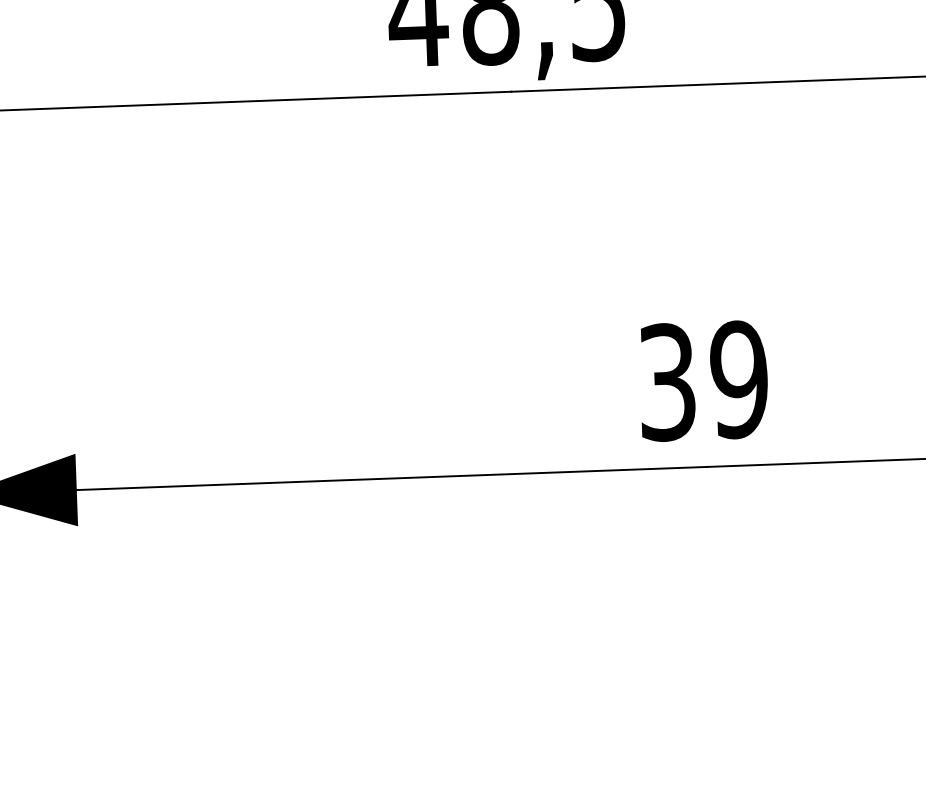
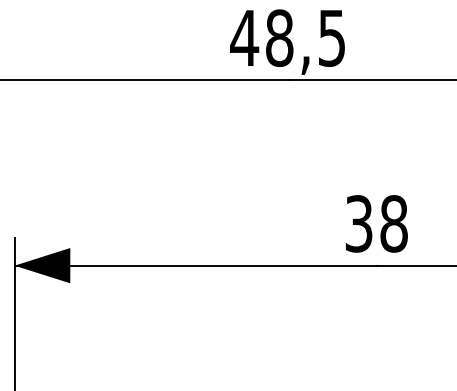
text: (738, 378) -> (393, 223), 39 -> 38

